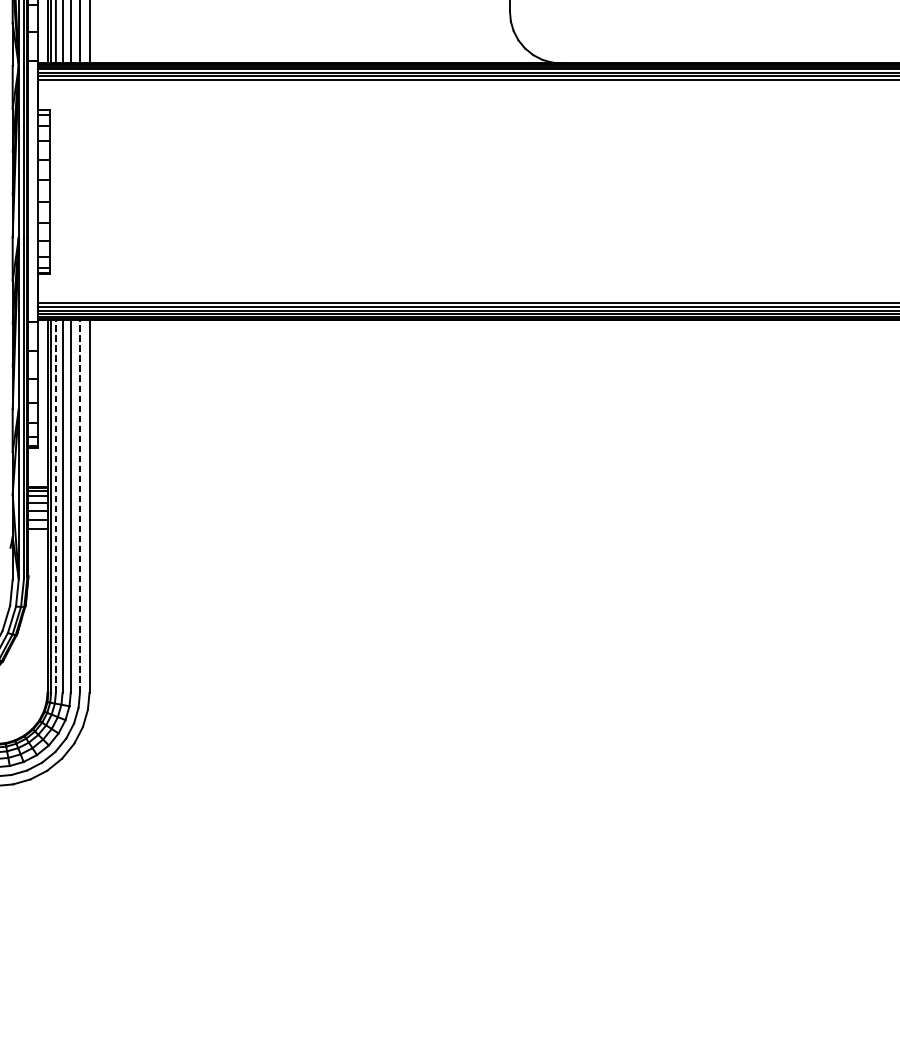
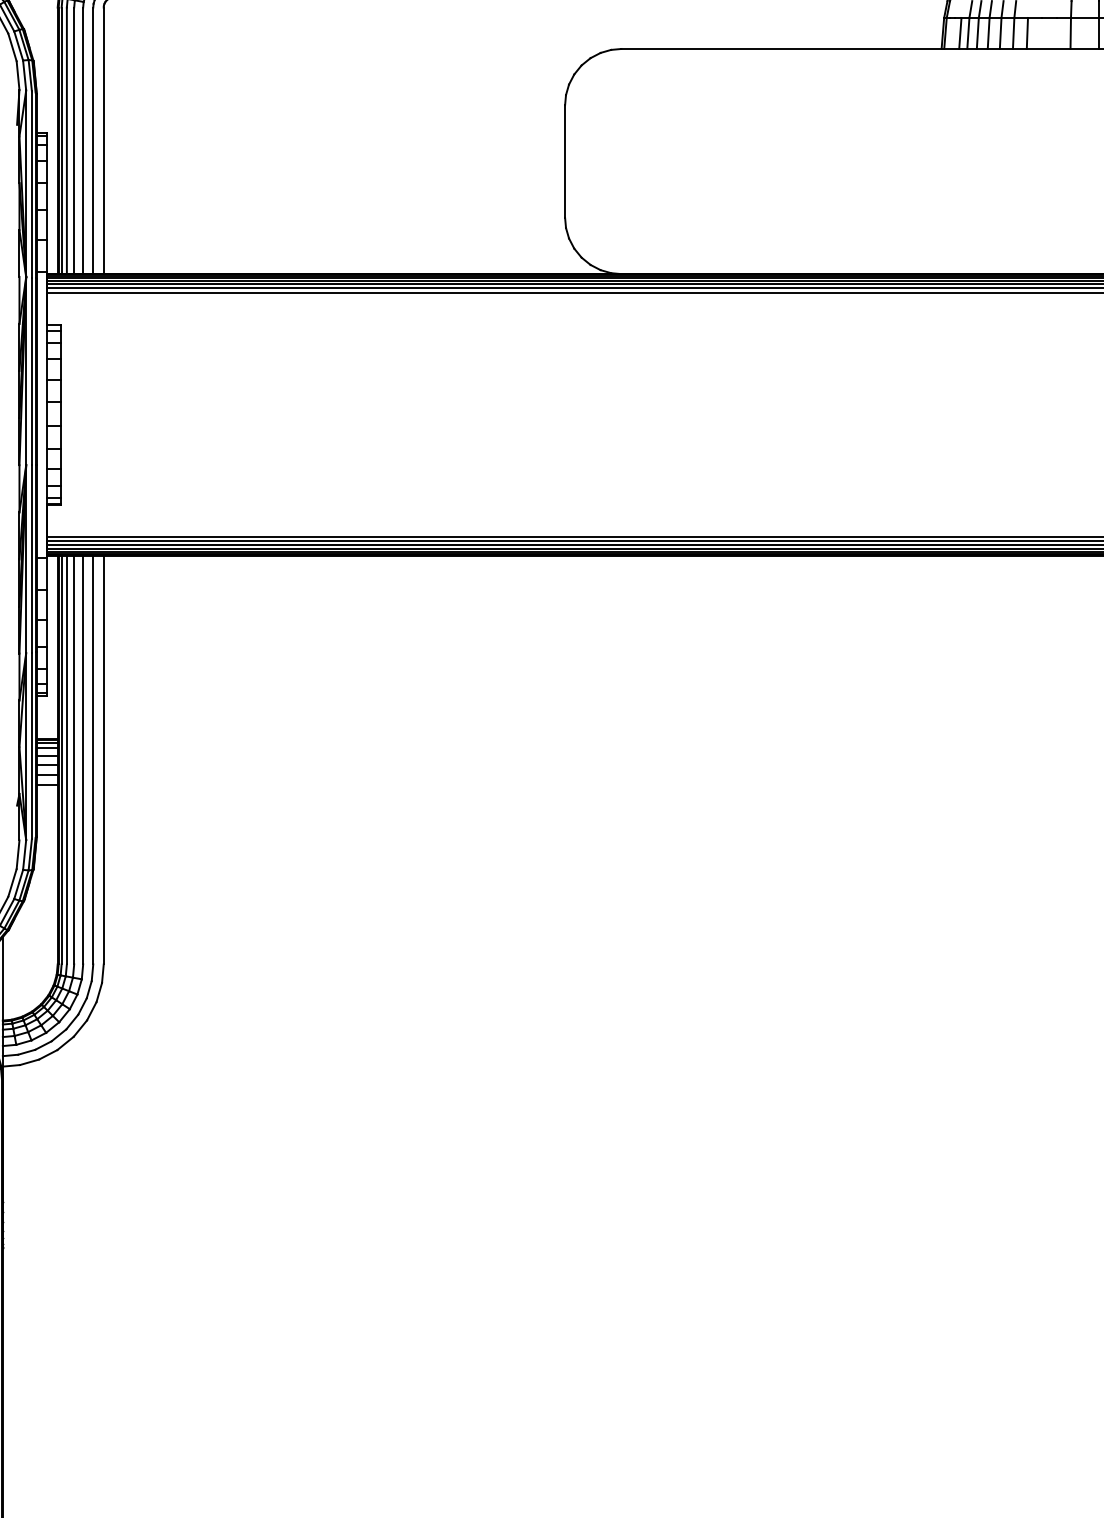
line: (55, 505) -> (66, 759), dashed -> solid
line: (80, 505) -> (93, 759), dashed -> solid

